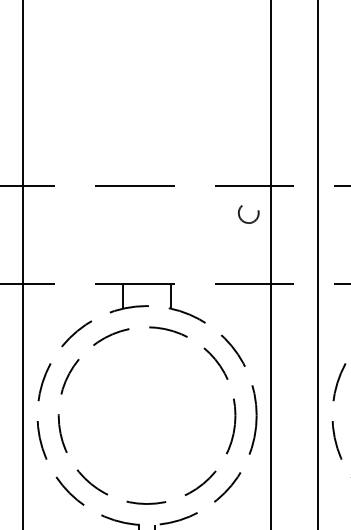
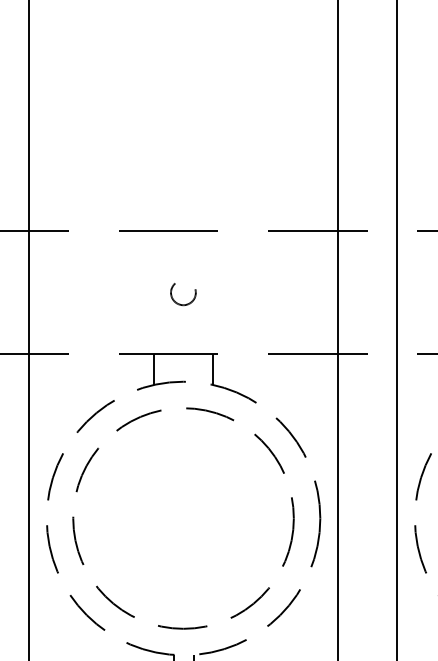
circle: (248, 214) -> (183, 294), moved

